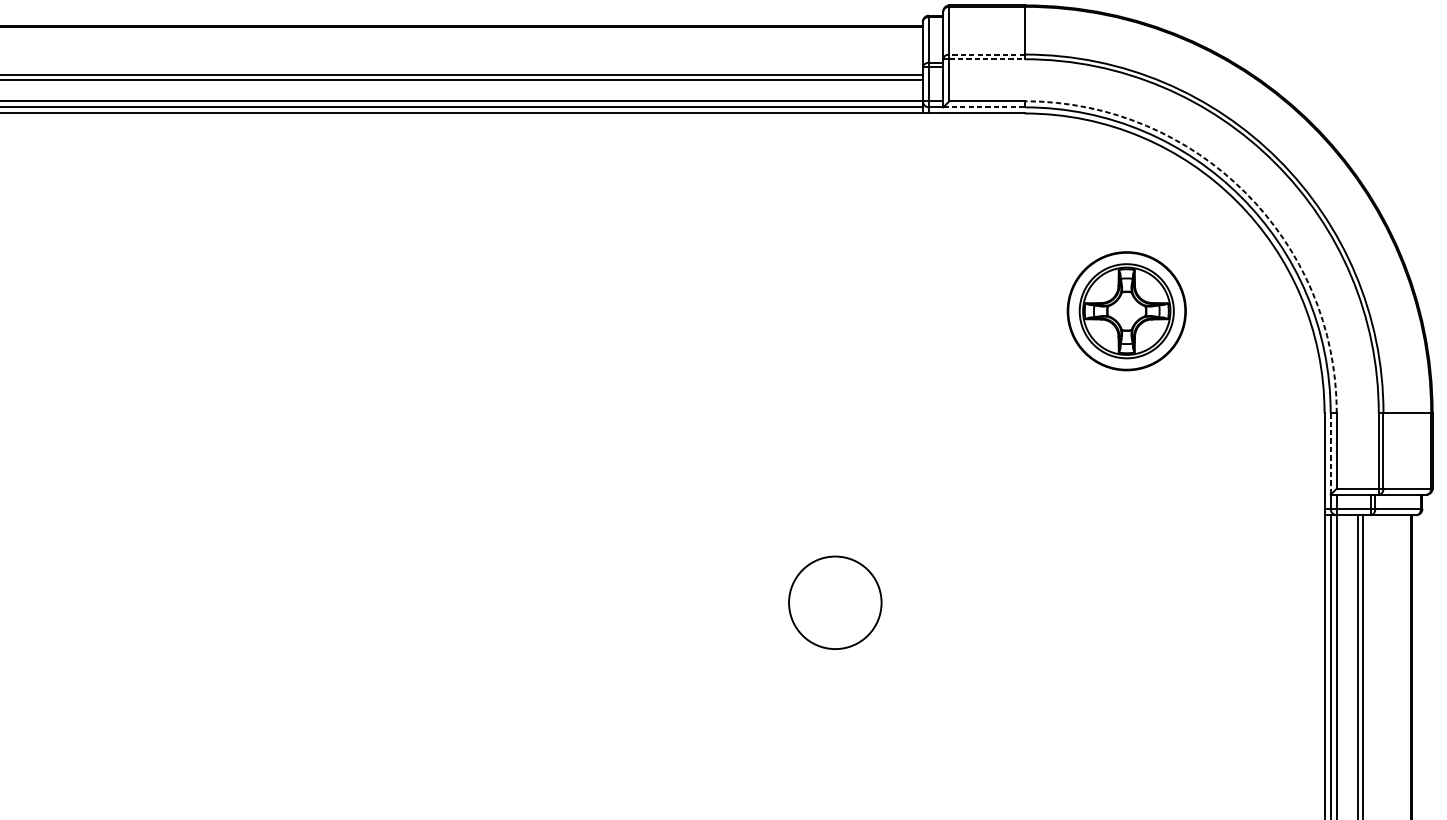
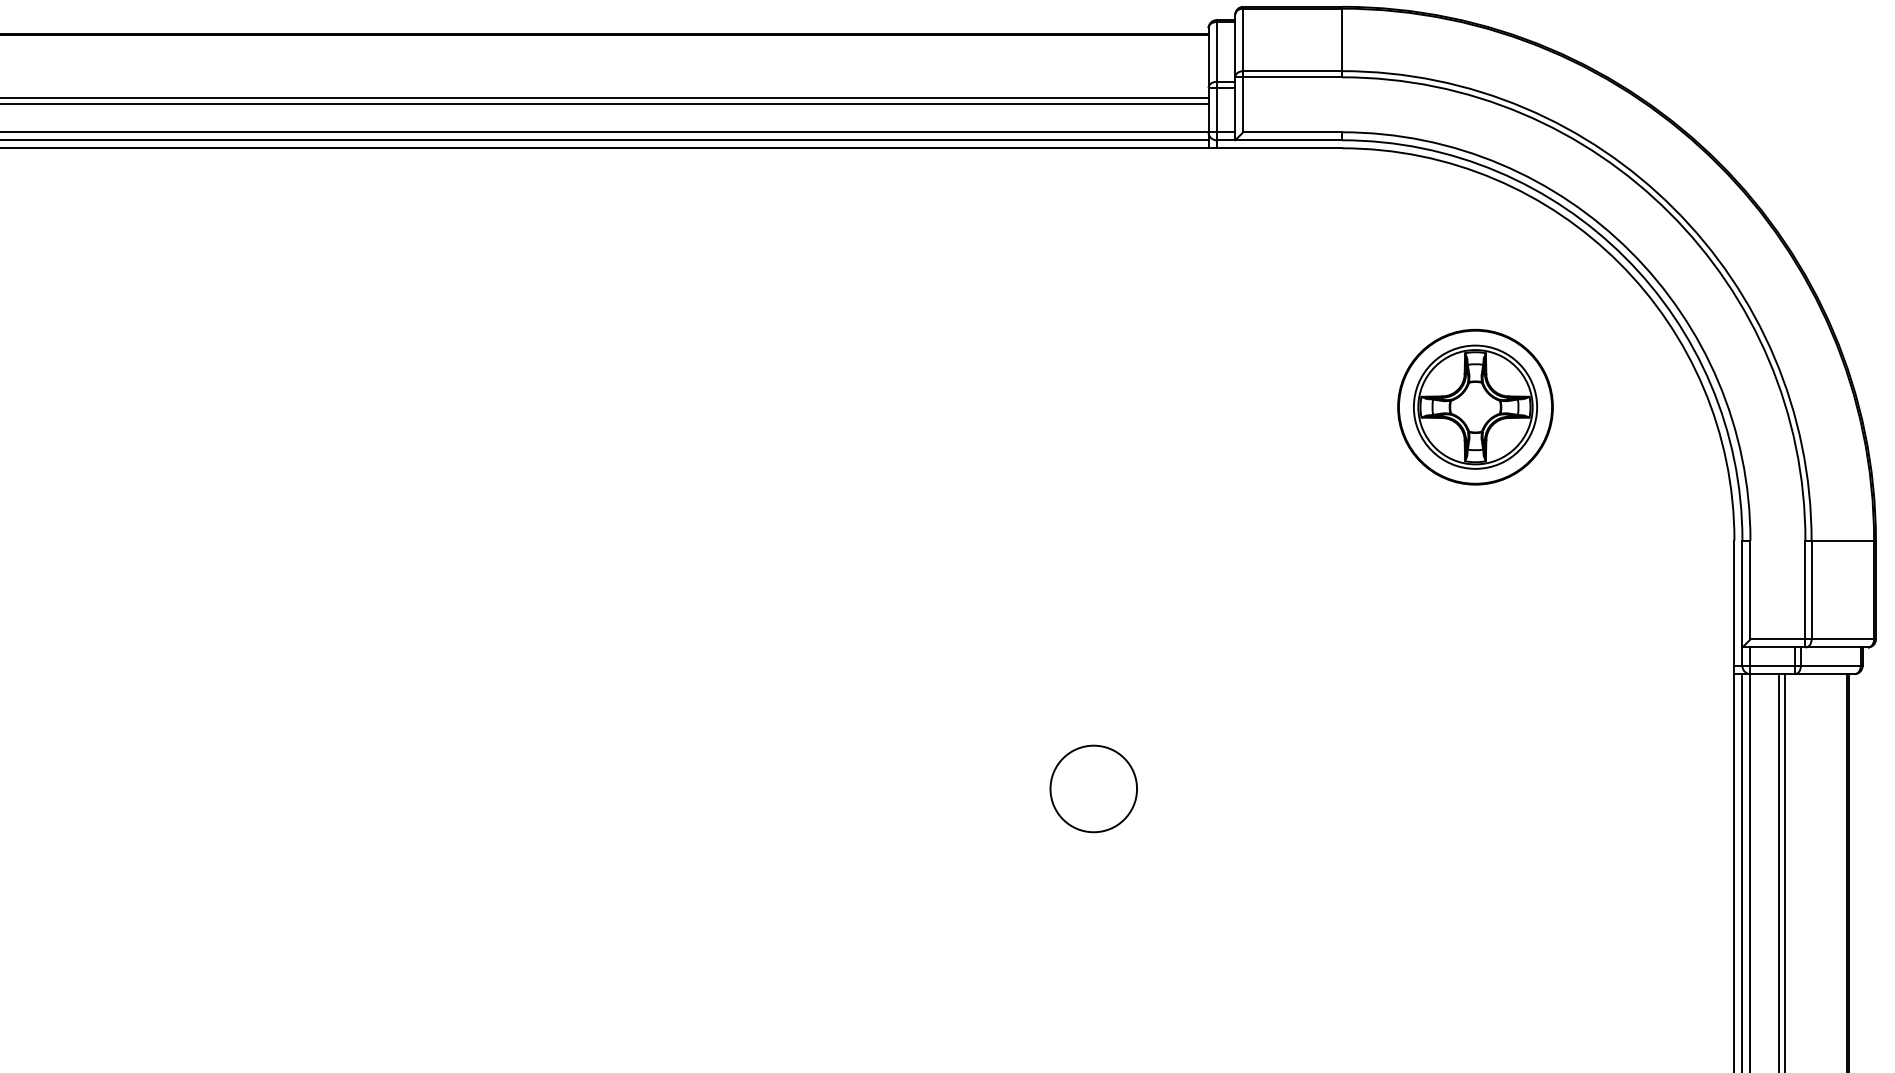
line: (987, 54) -> (1292, 71), dashed -> solid
line: (987, 59) -> (1293, 77), dashed -> solid
line: (984, 107) -> (1289, 140), dashed -> solid
arc: (1245, 192) -> (1630, 251), dashed -> solid
line: (1330, 454) -> (1742, 594), dashed -> solid
circle: (835, 602) -> (1093, 788), size x0.71

